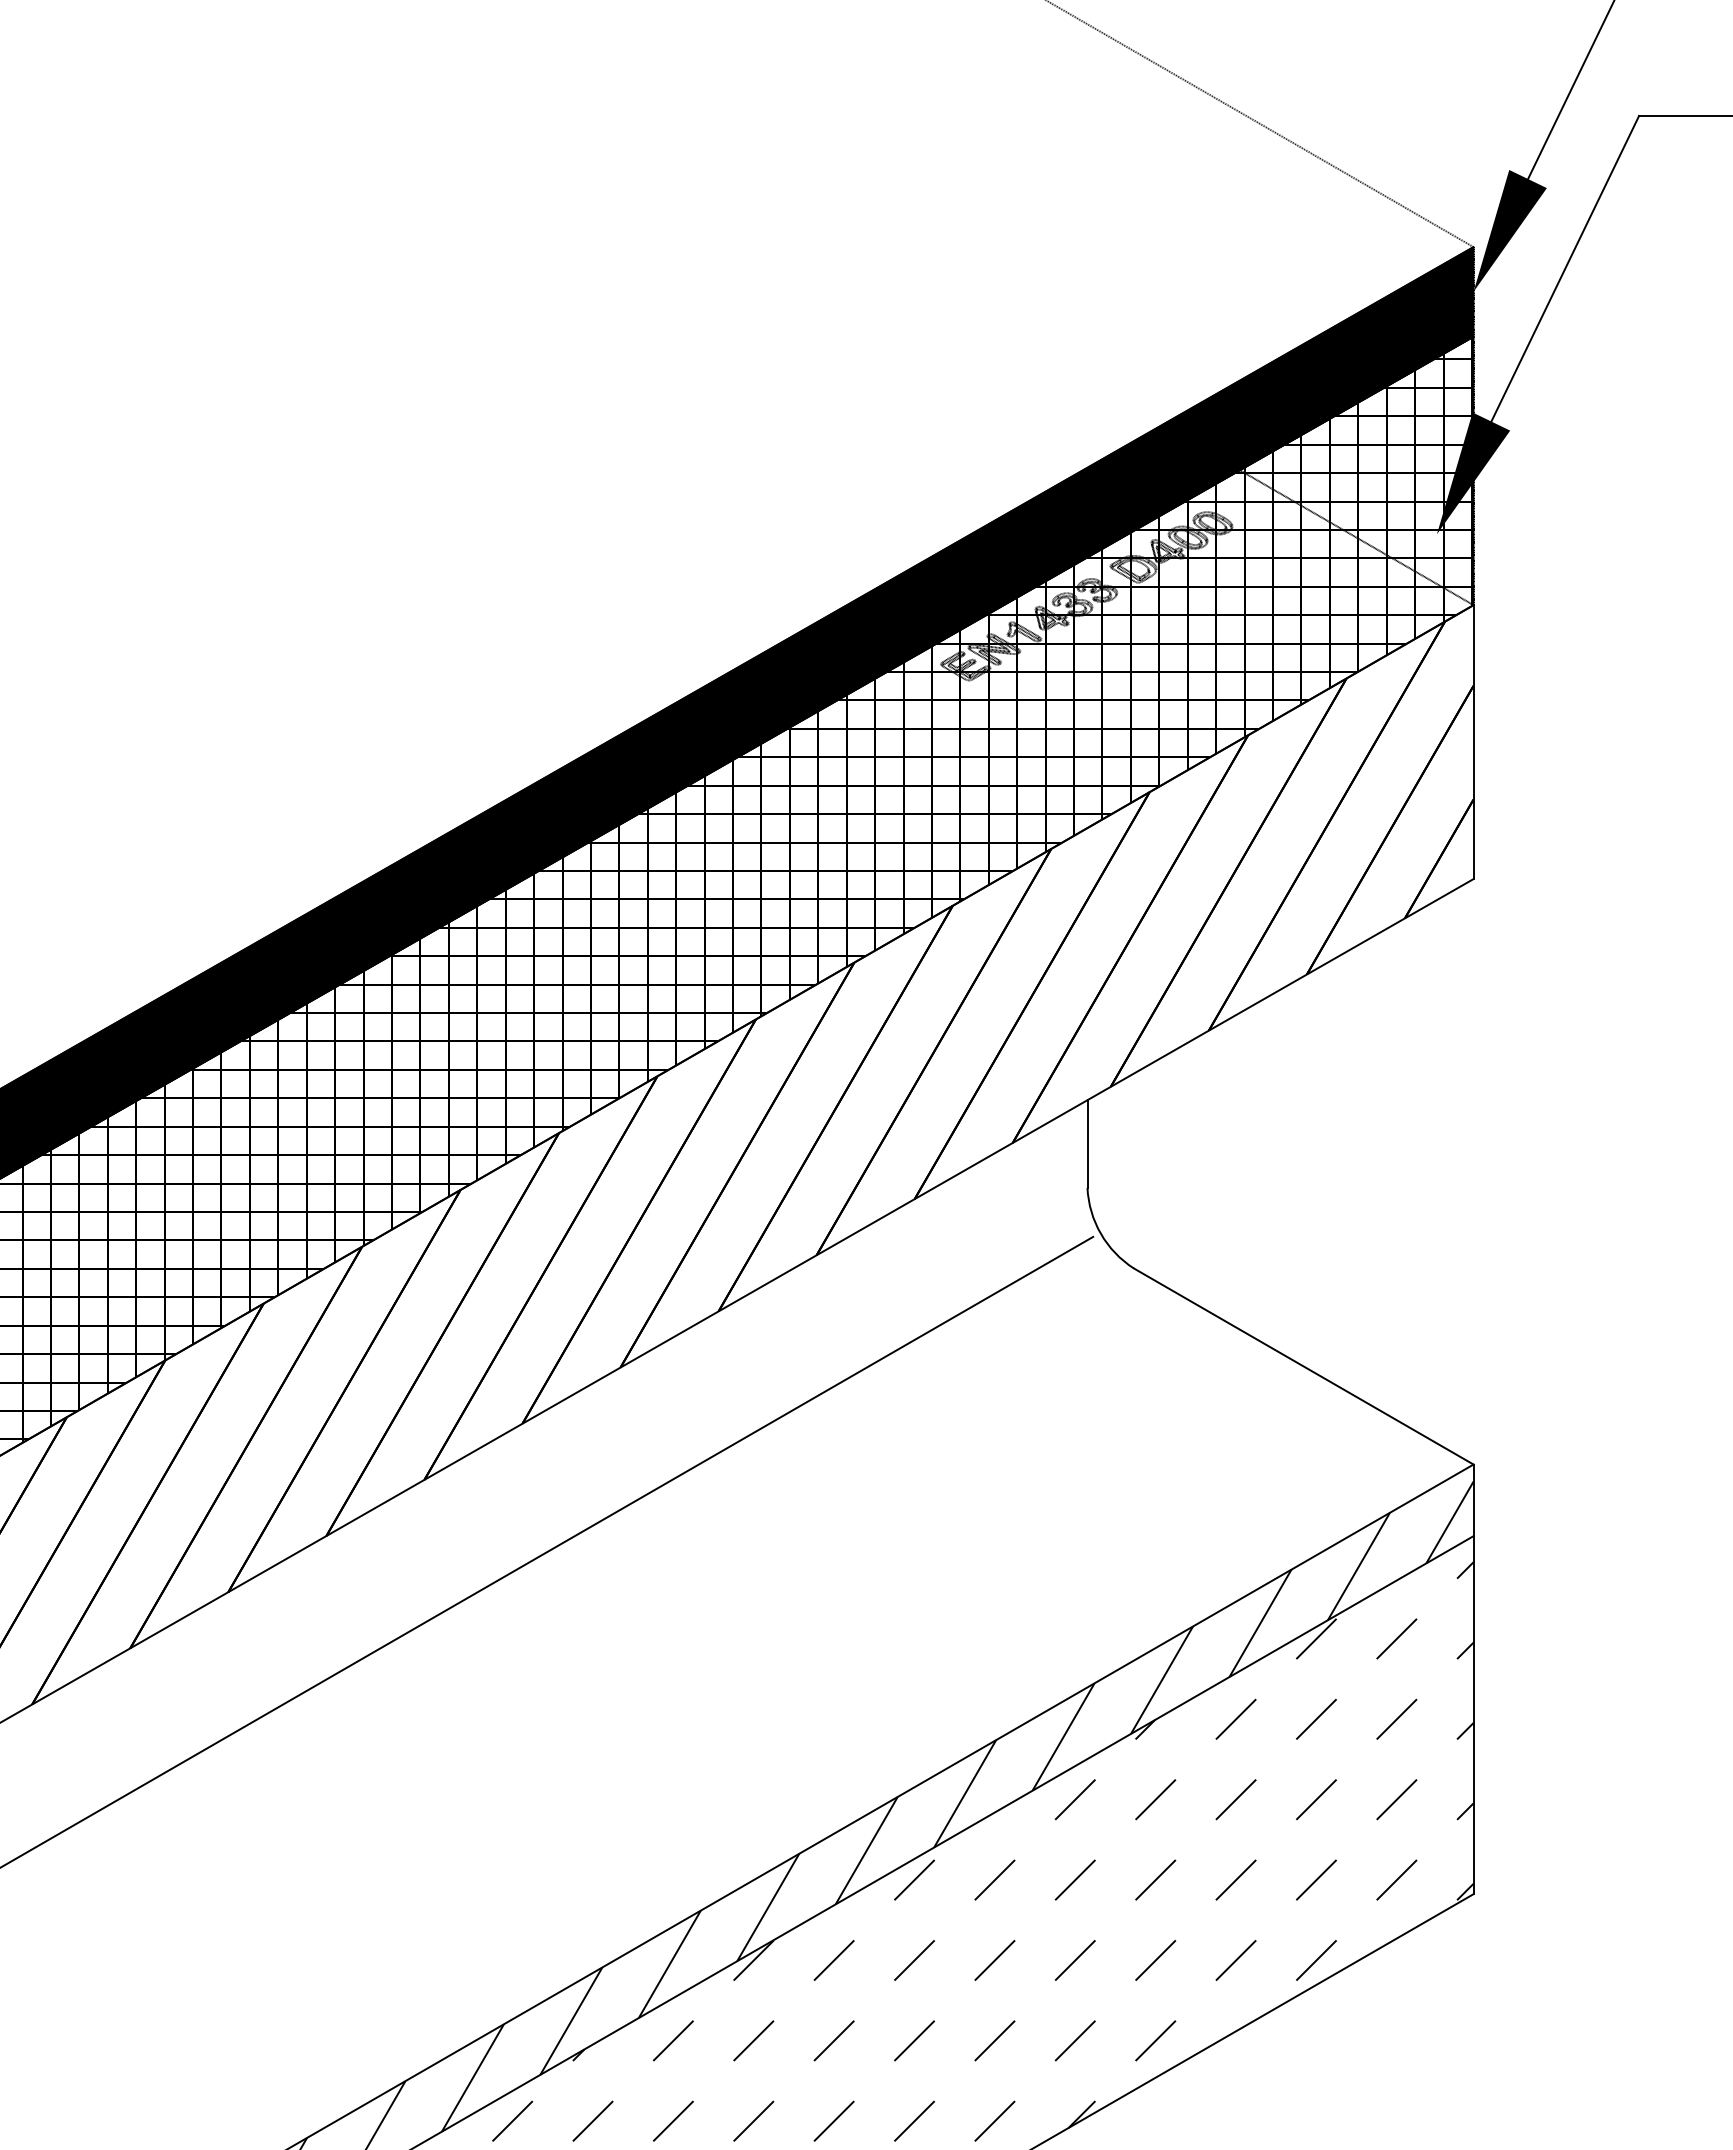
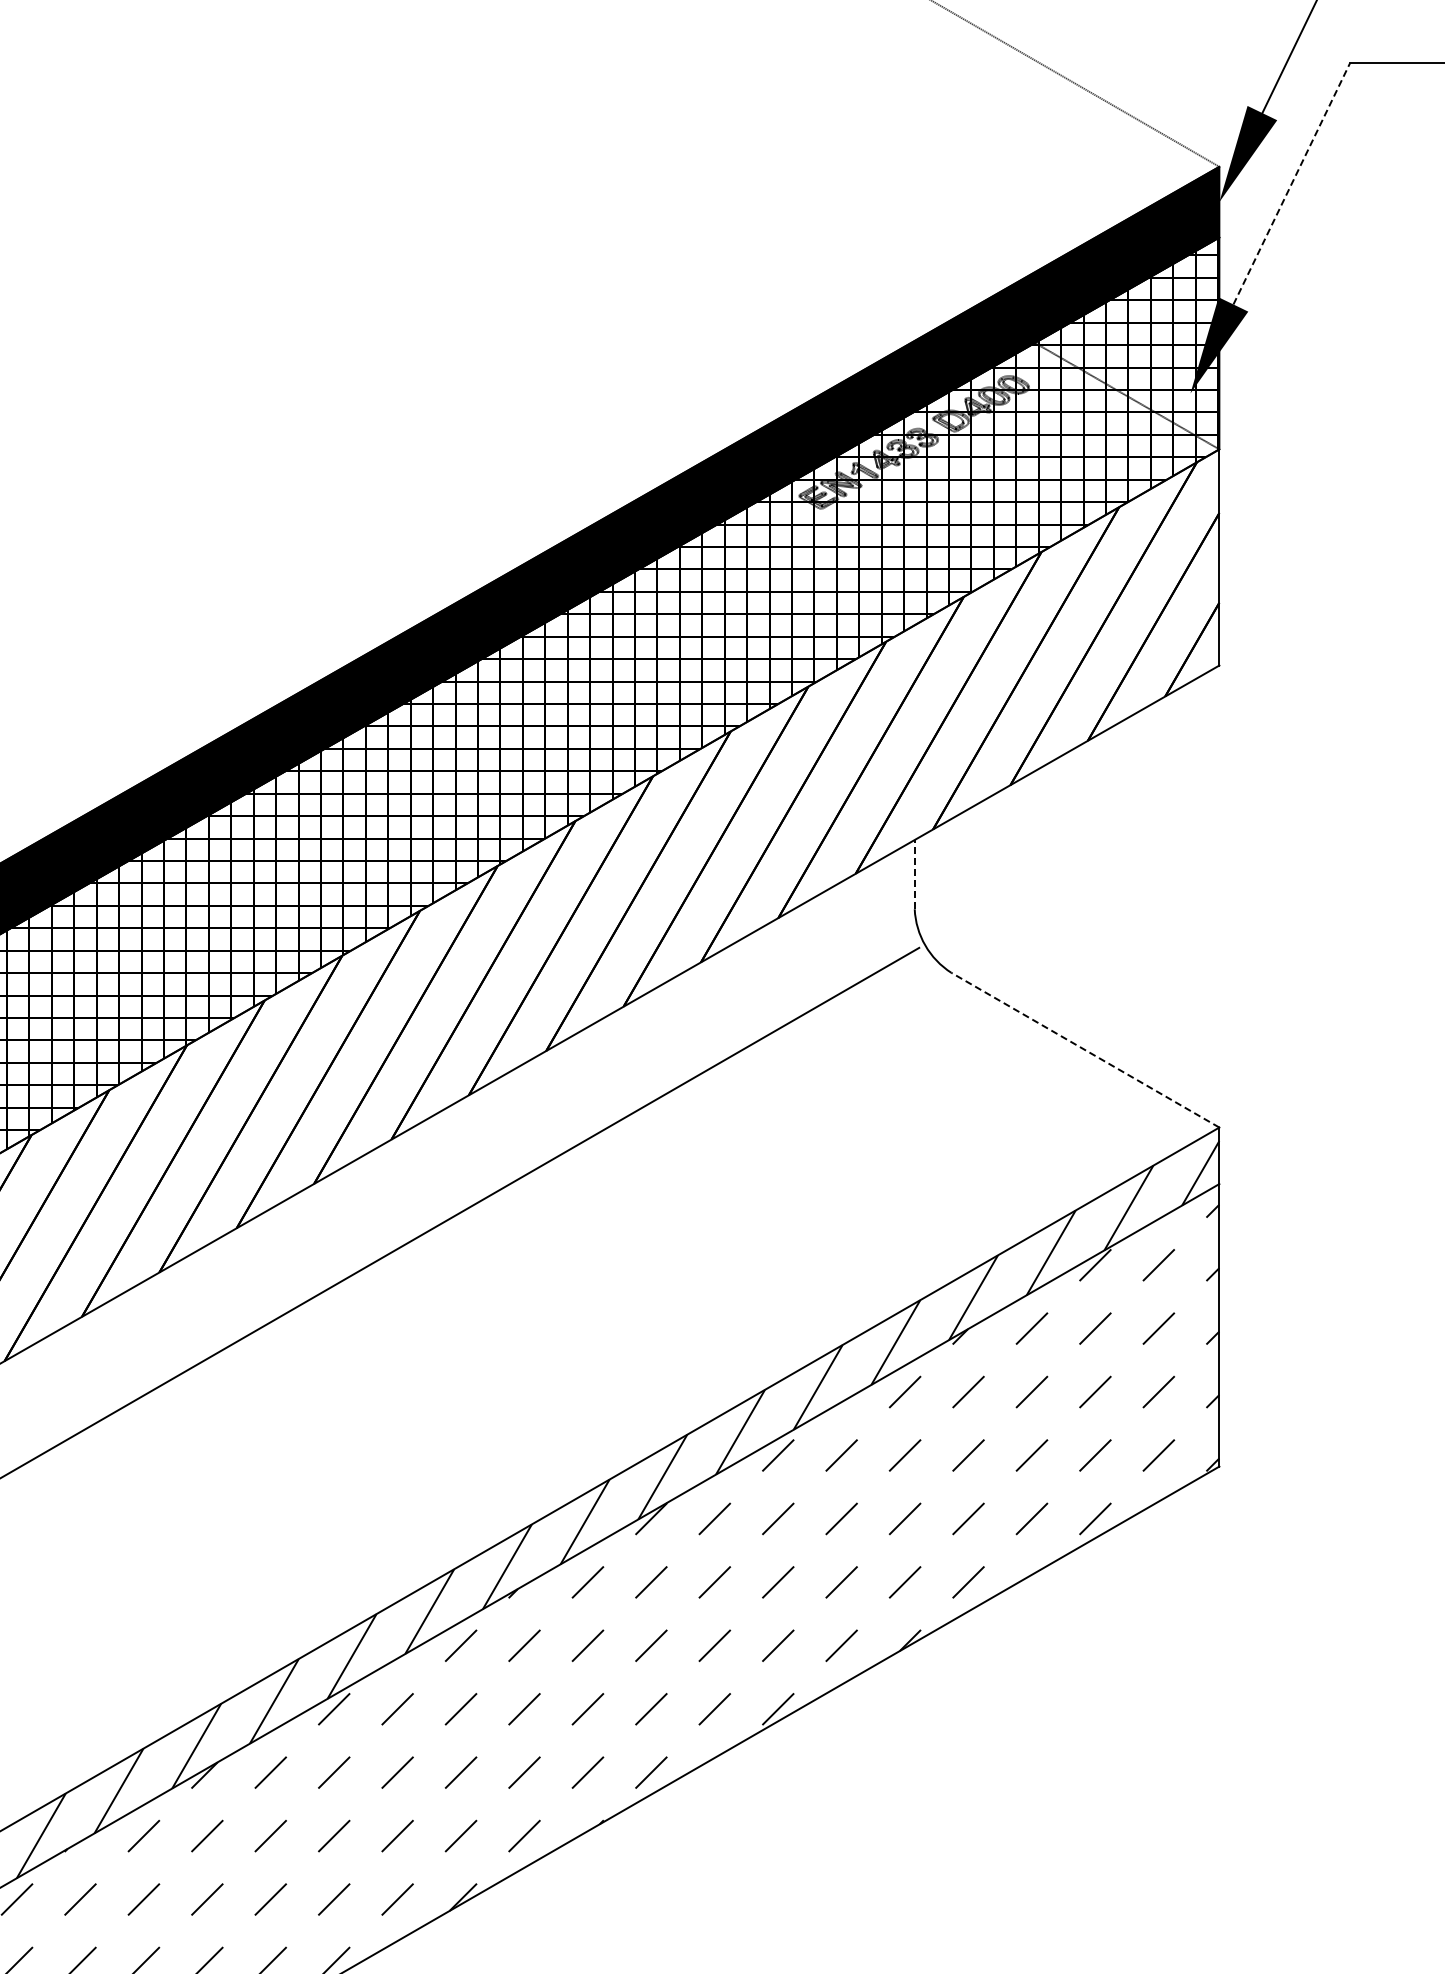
line: (1564, 268) -> (1291, 183), solid -> dashed
line: (1087, 1143) -> (914, 874), solid -> dashed
line: (1303, 1366) -> (1085, 1050), solid -> dashed

